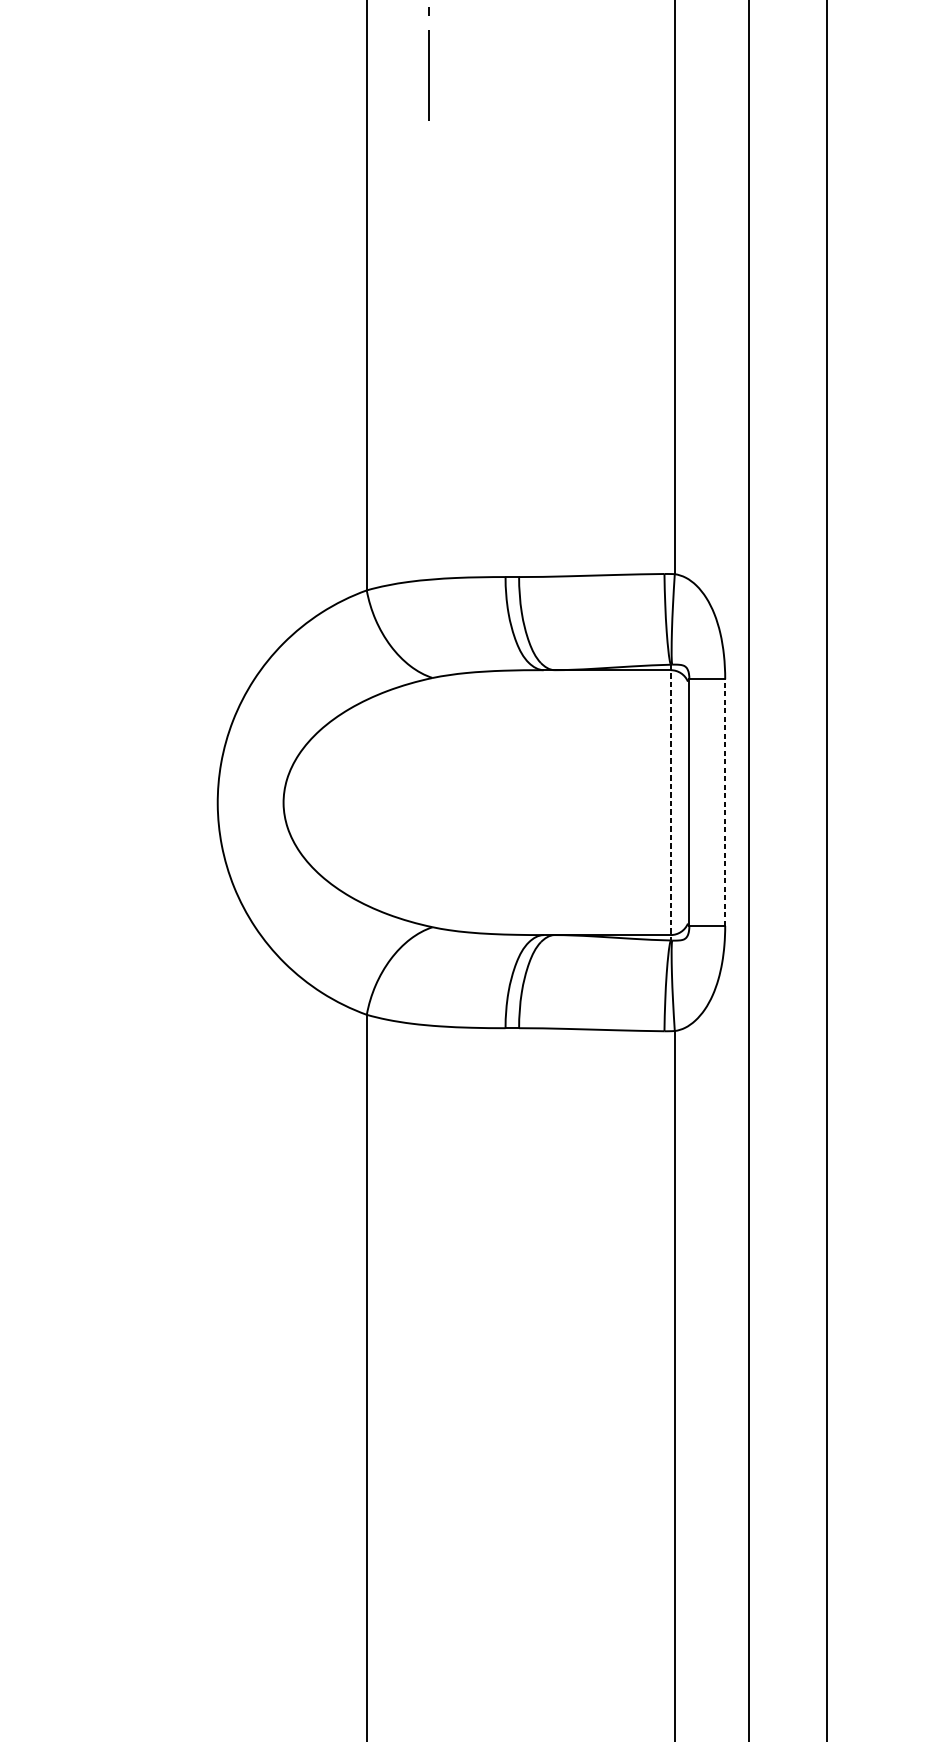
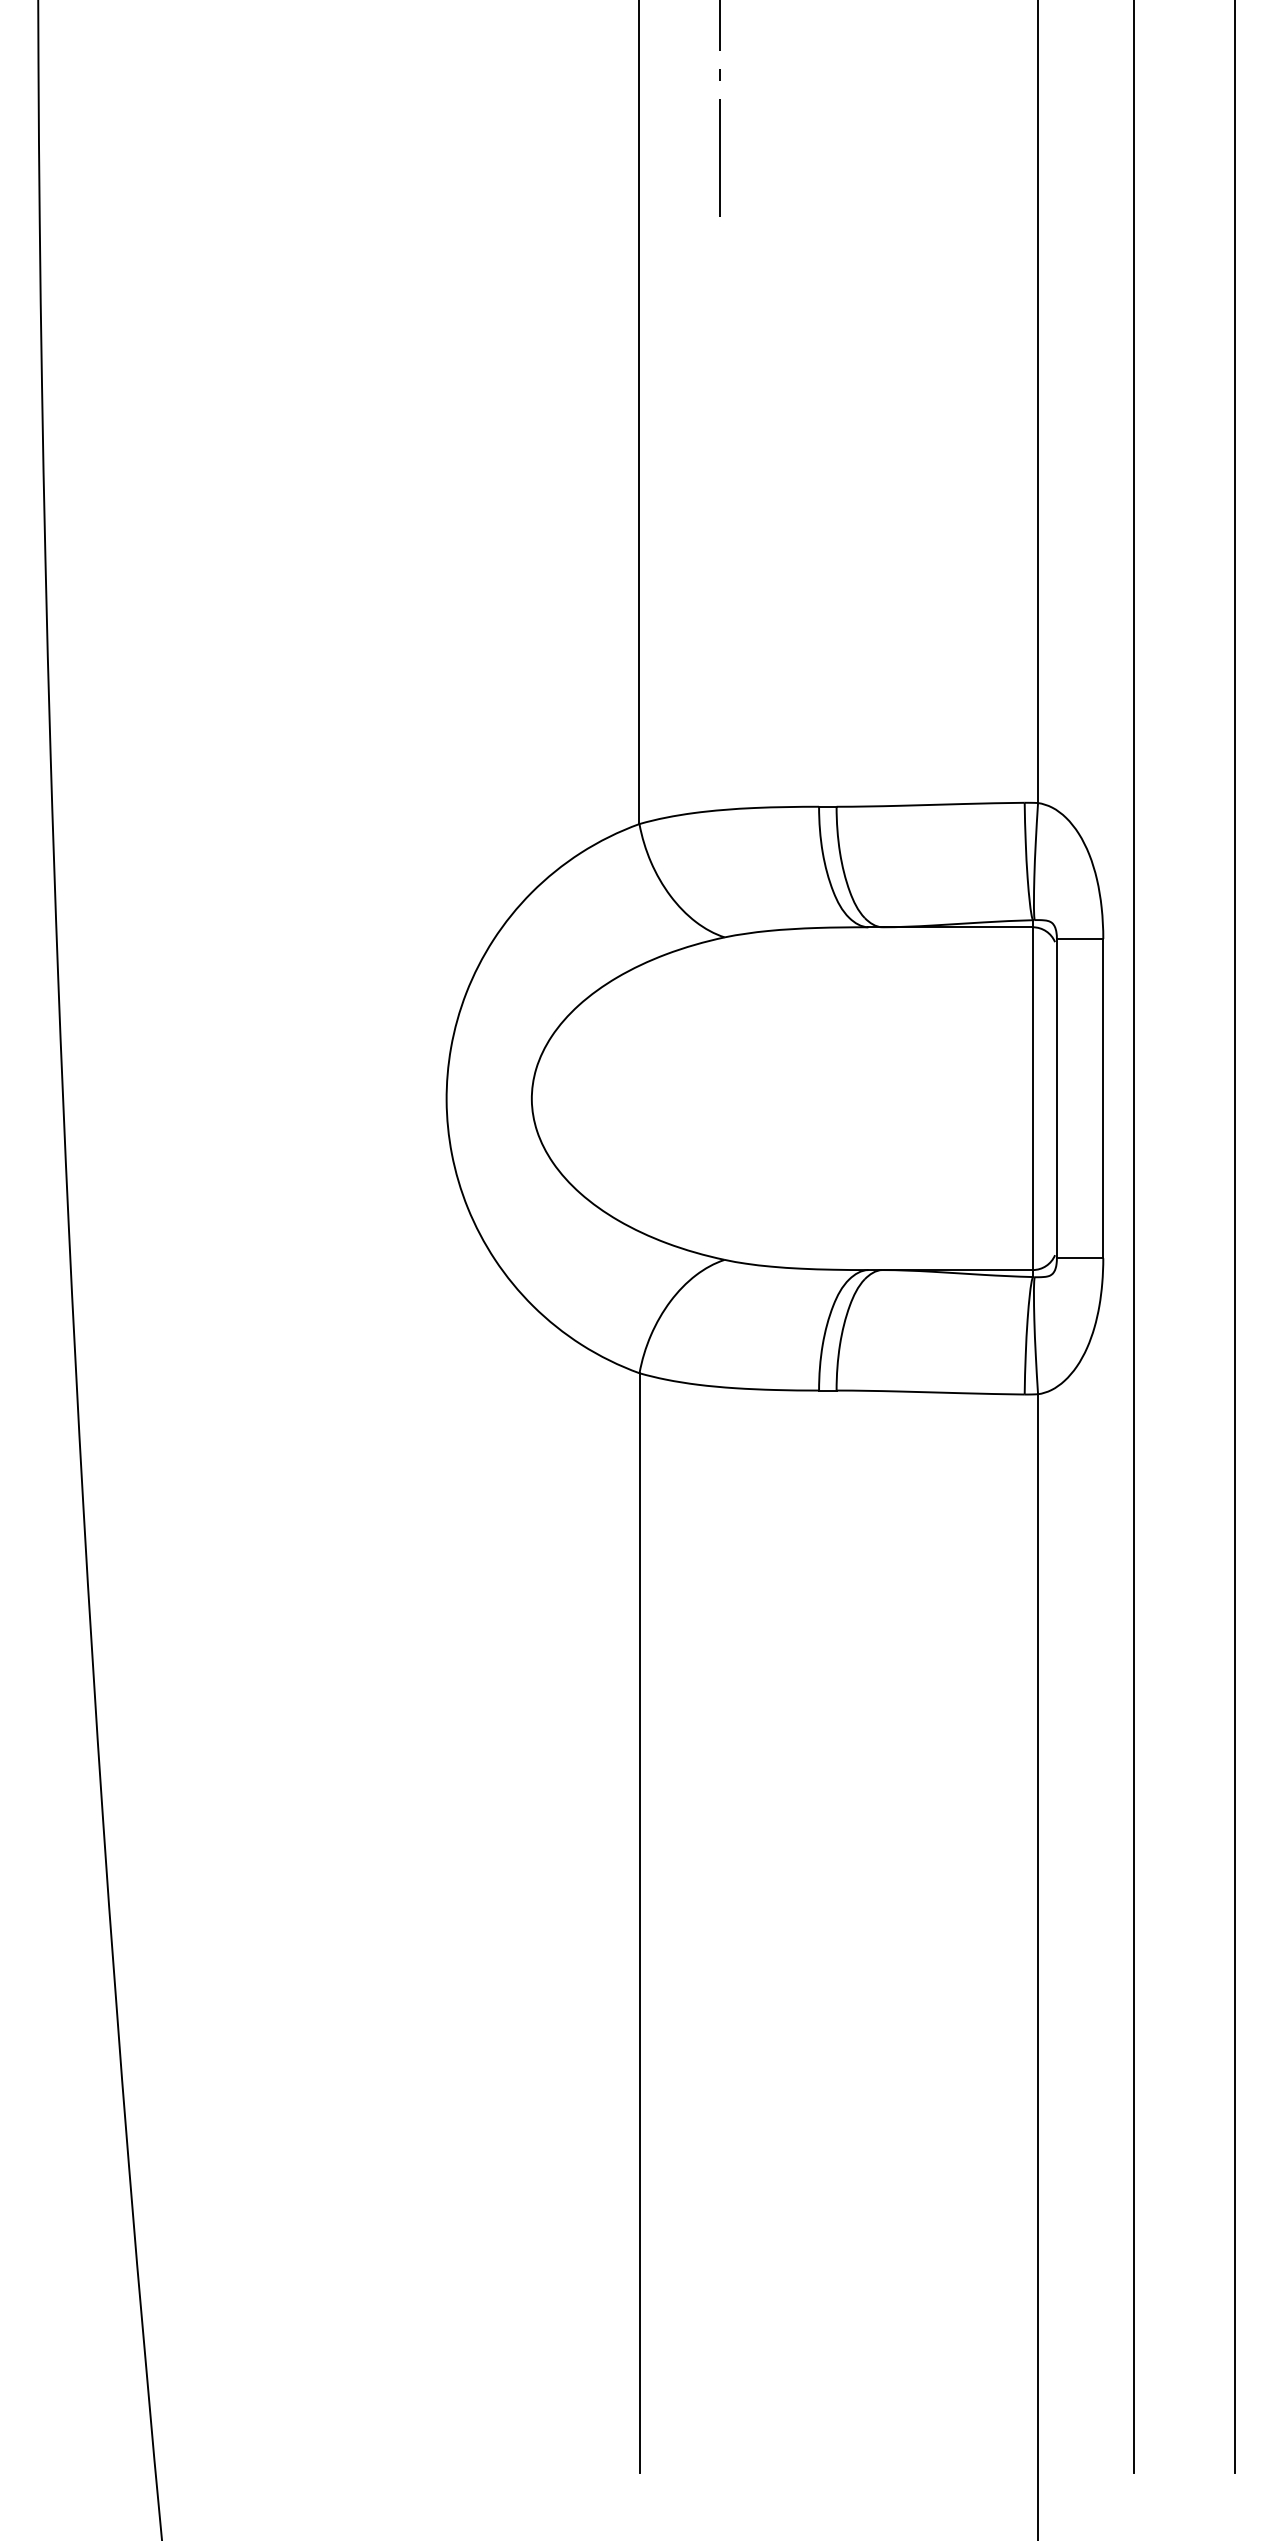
line: (725, 802) -> (1103, 1098), dashed -> solid
line: (670, 803) -> (1032, 1099), dashed -> solid

